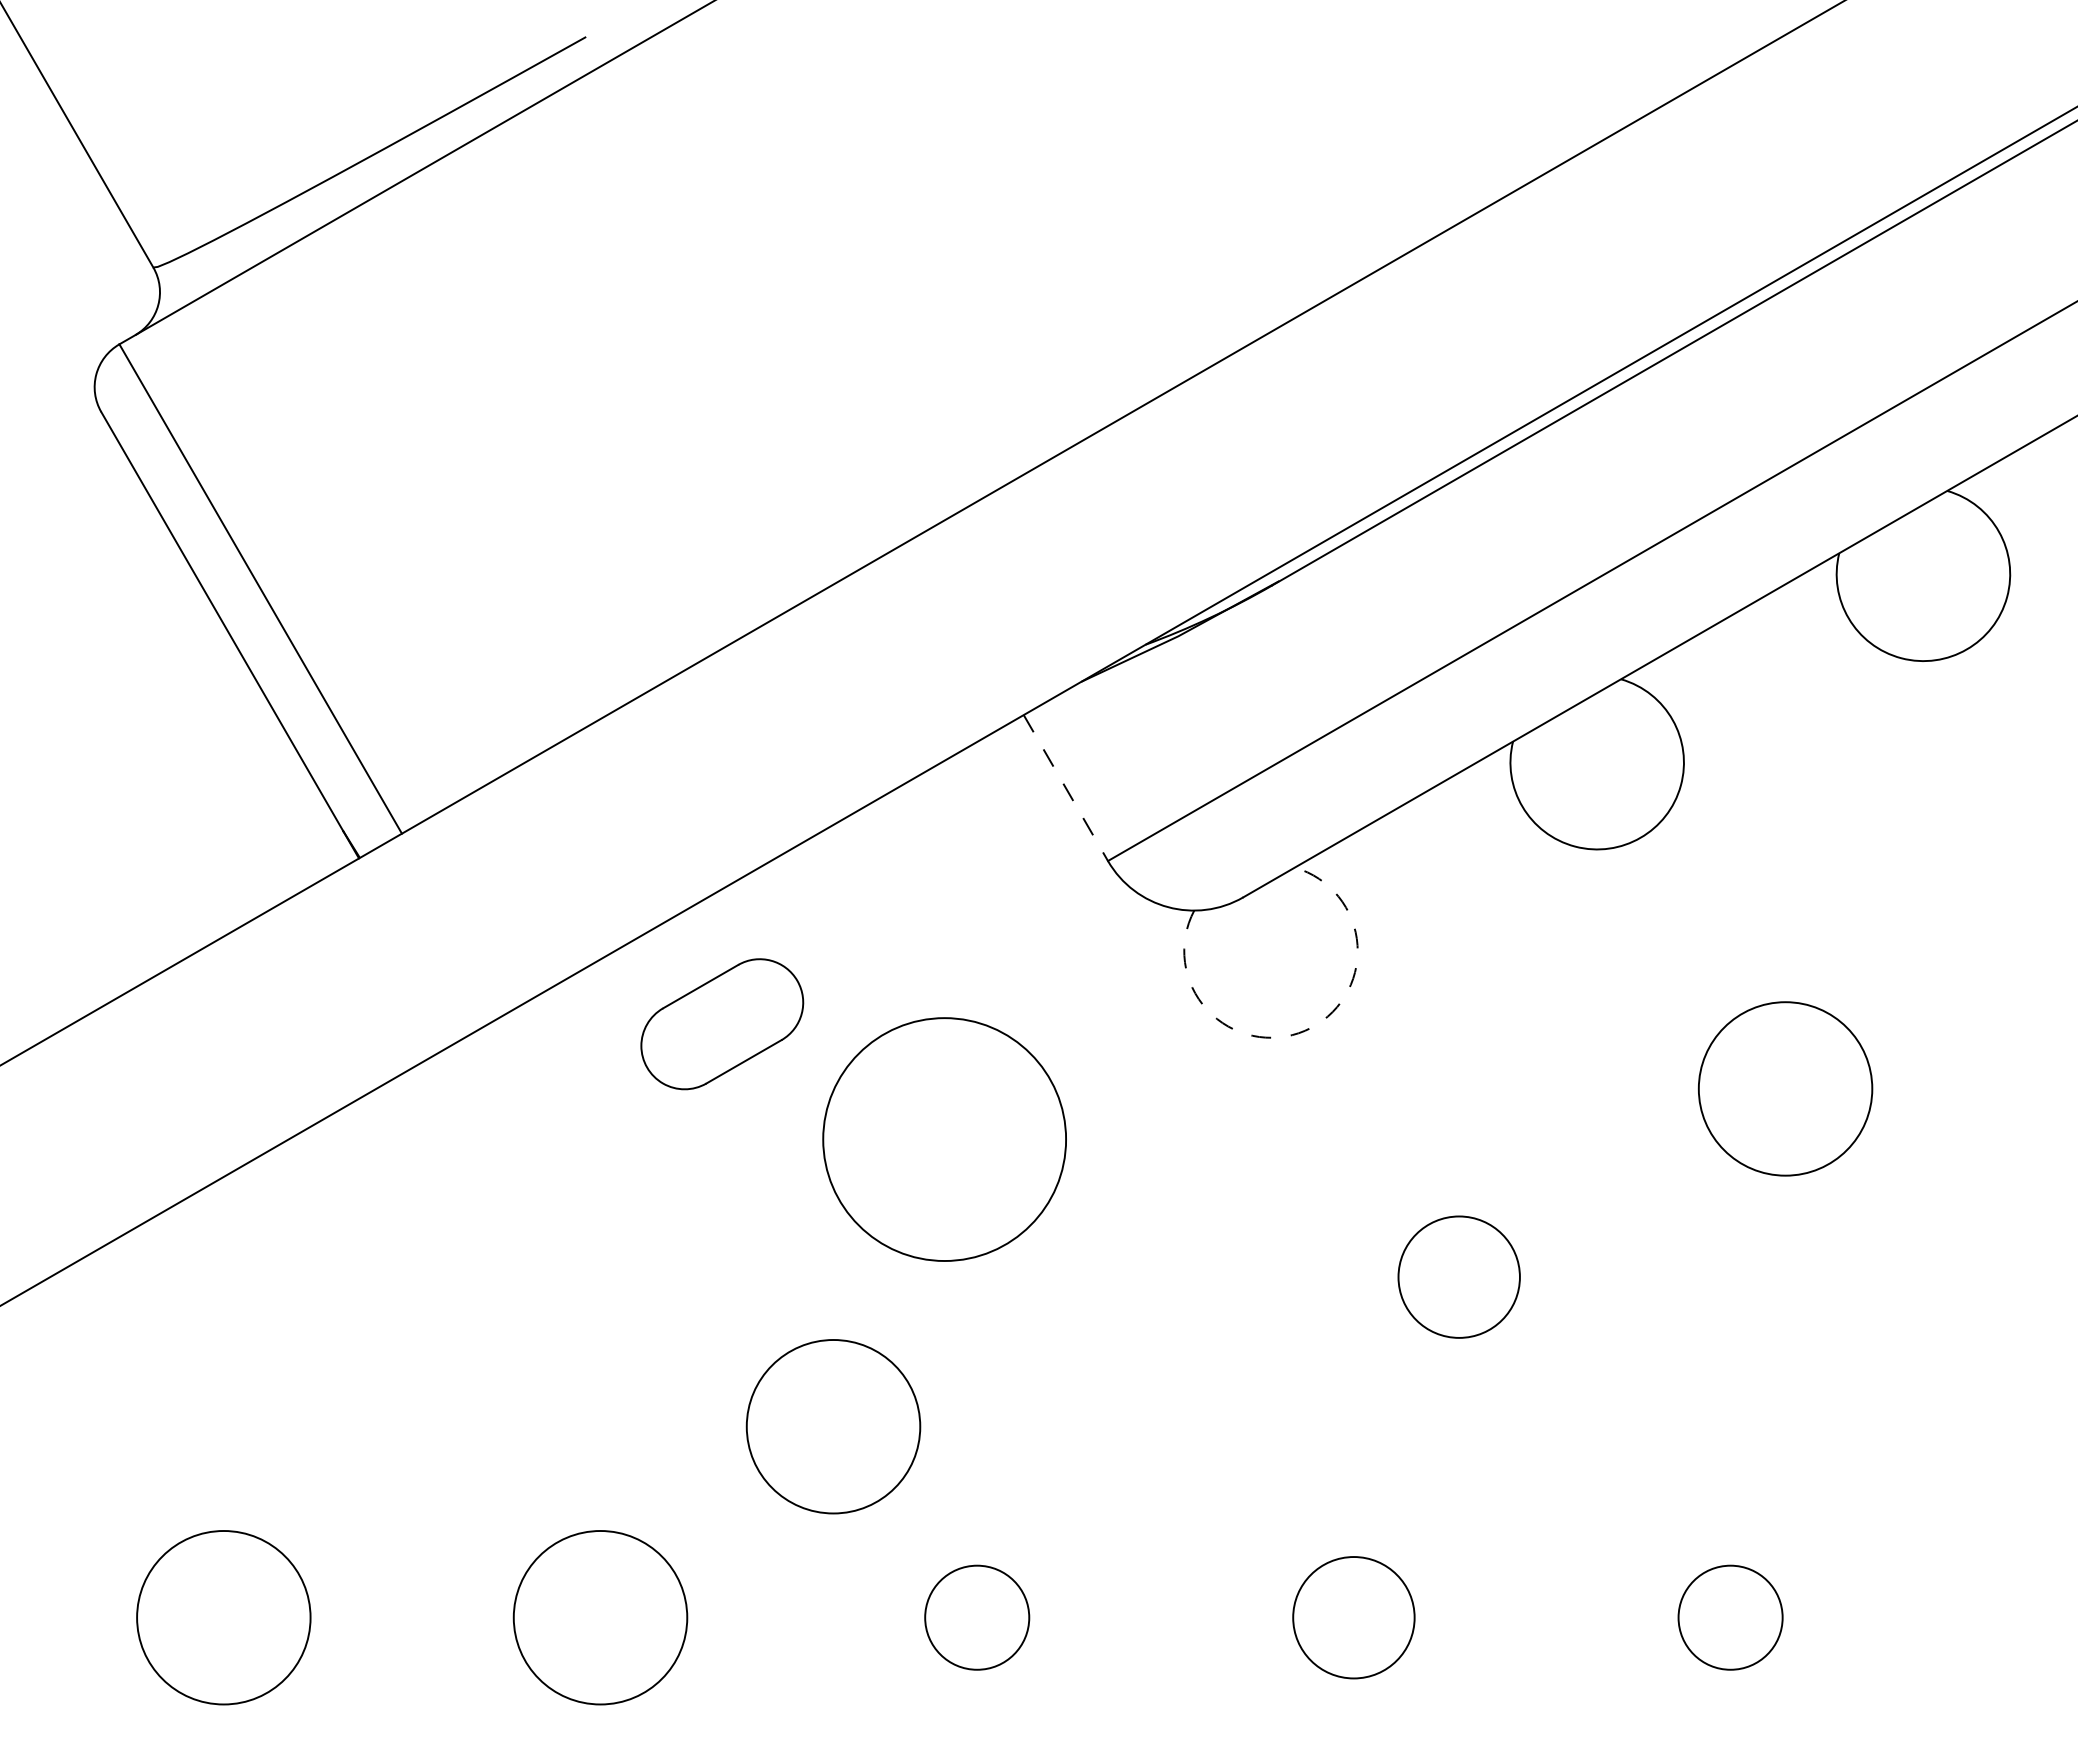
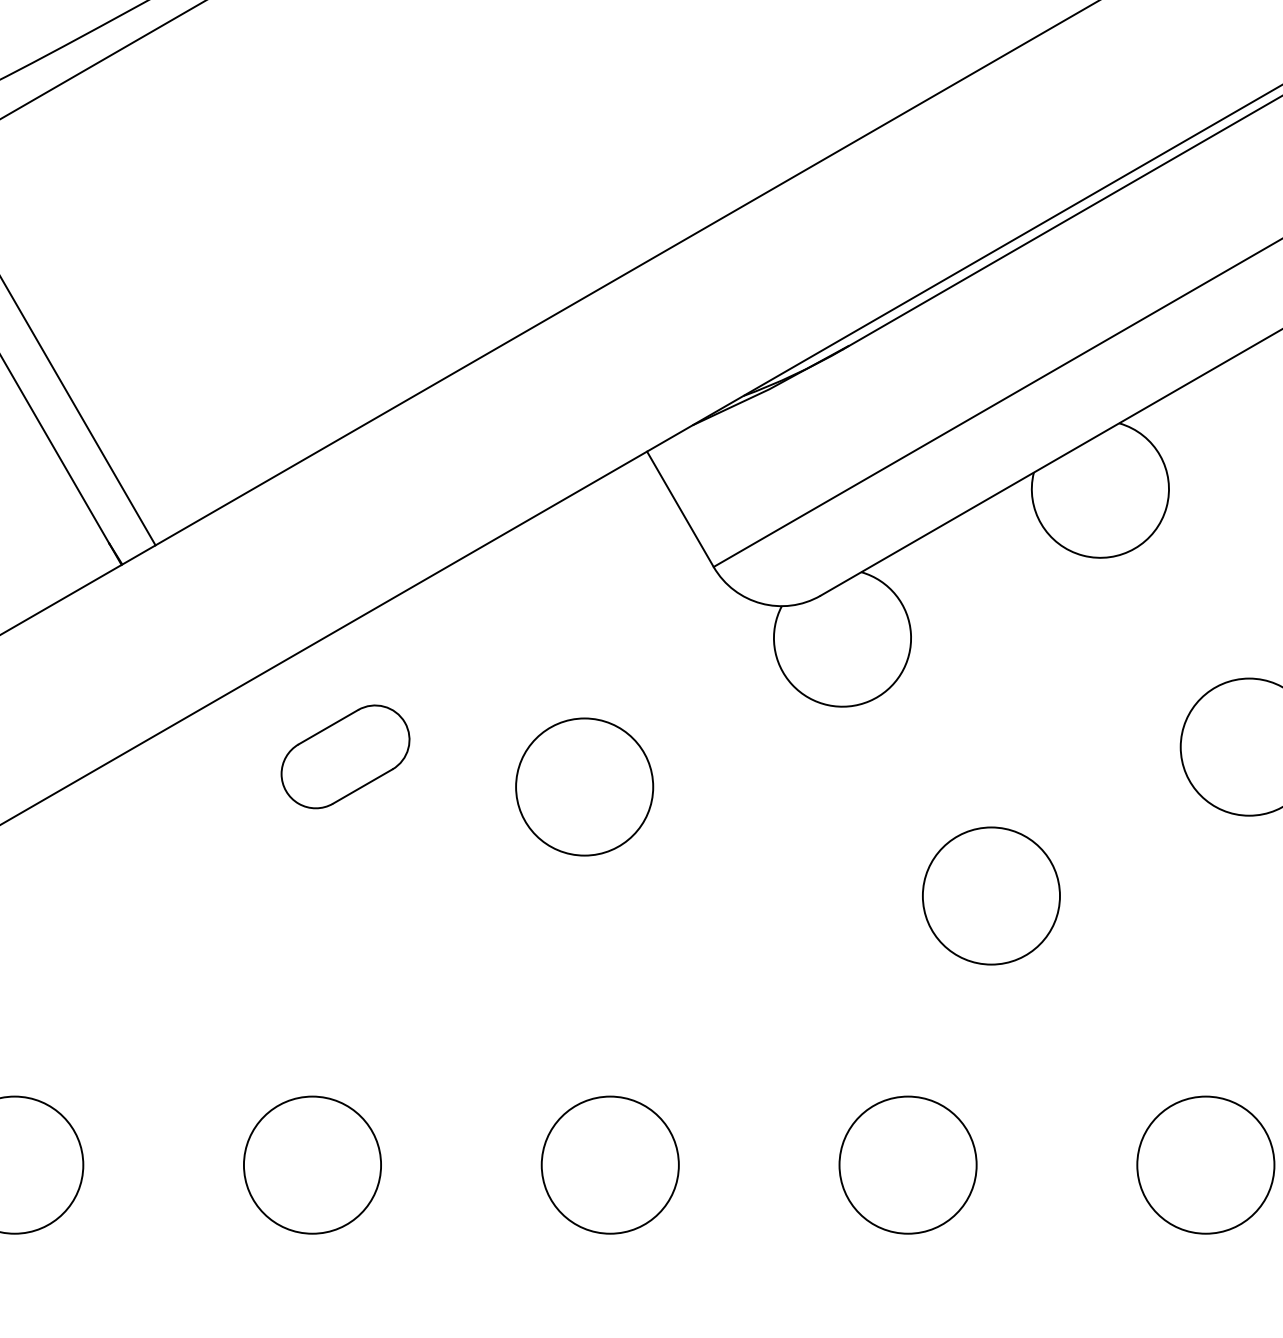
line: (1066, 788) -> (680, 509), dashed -> solid
part: (722, 1024) -> (345, 757), moved
arc: (1305, 1030) -> (869, 700), dashed -> solid
circle: (944, 1138) -> (584, 786), size x0.71
circle: (1458, 1276) -> (990, 895), size x1.43
circle: (833, 1426) -> (496, 1013), removed
circle: (976, 1617) -> (609, 1164), size x1.67
circle: (1353, 1617) -> (907, 1164), size x1.43
circle: (1730, 1617) -> (1205, 1164), size x1.67

